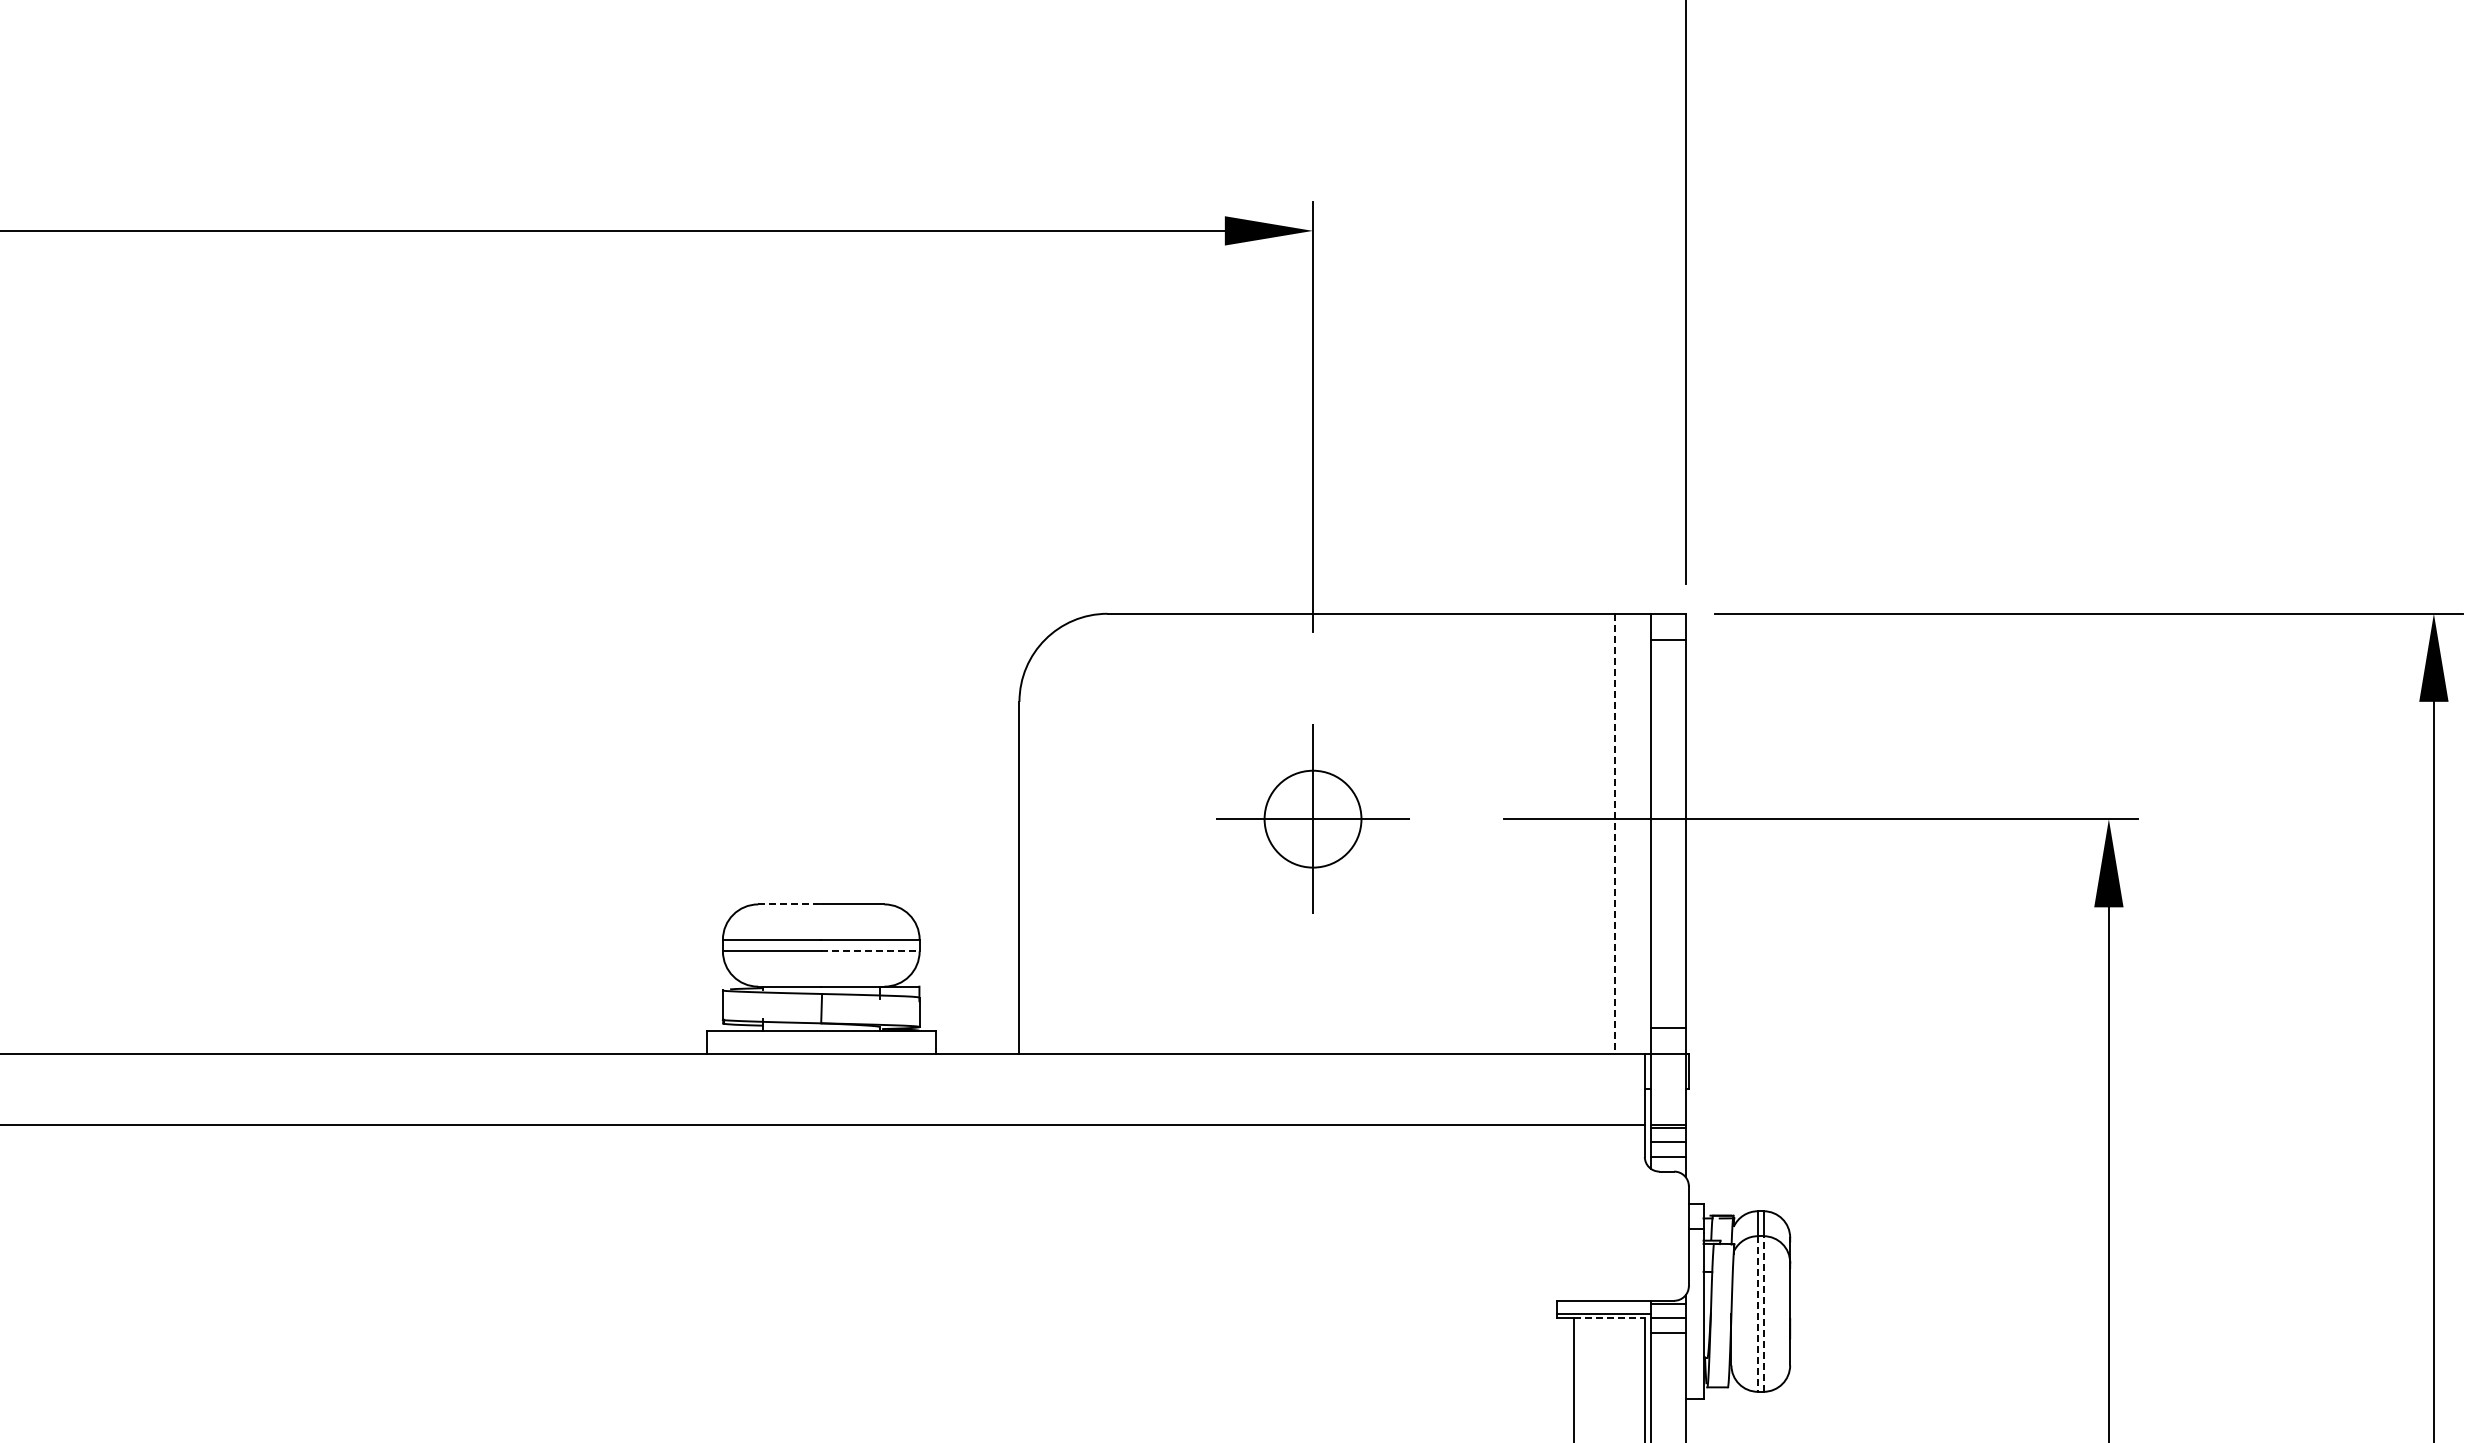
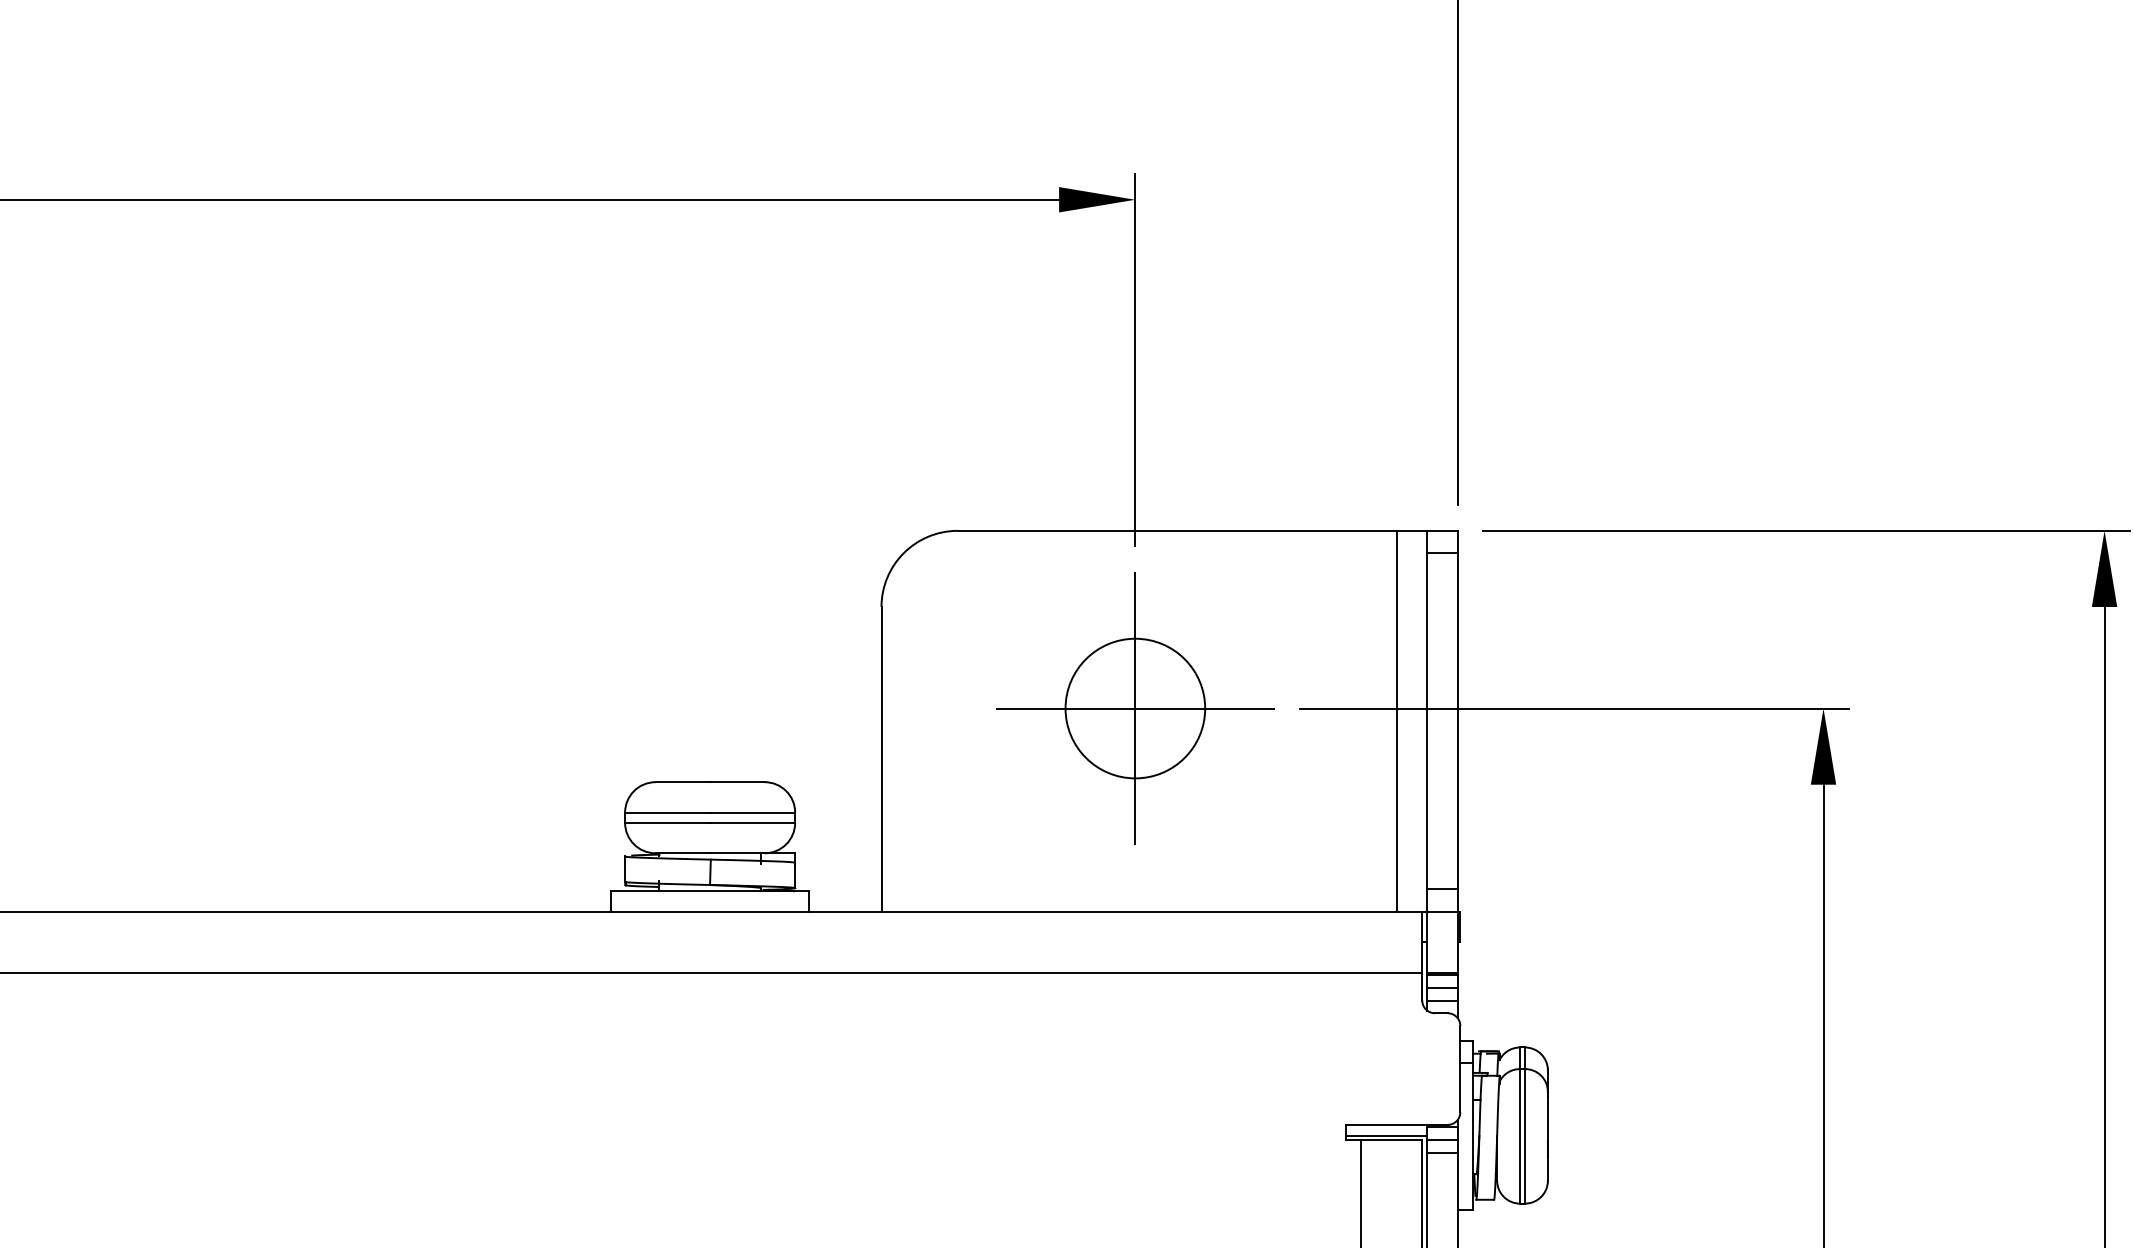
part: (1312, 818) -> (1134, 707), size x1.67
line: (1615, 834) -> (1396, 721), dashed -> solid
line: (789, 904) -> (682, 782), dashed -> solid
line: (870, 951) -> (752, 822), dashed -> solid
line: (1757, 1314) -> (1519, 1136), dashed -> solid
line: (1763, 1314) -> (1524, 1136), dashed -> solid
line: (1610, 1318) -> (1392, 1140), dashed -> solid

